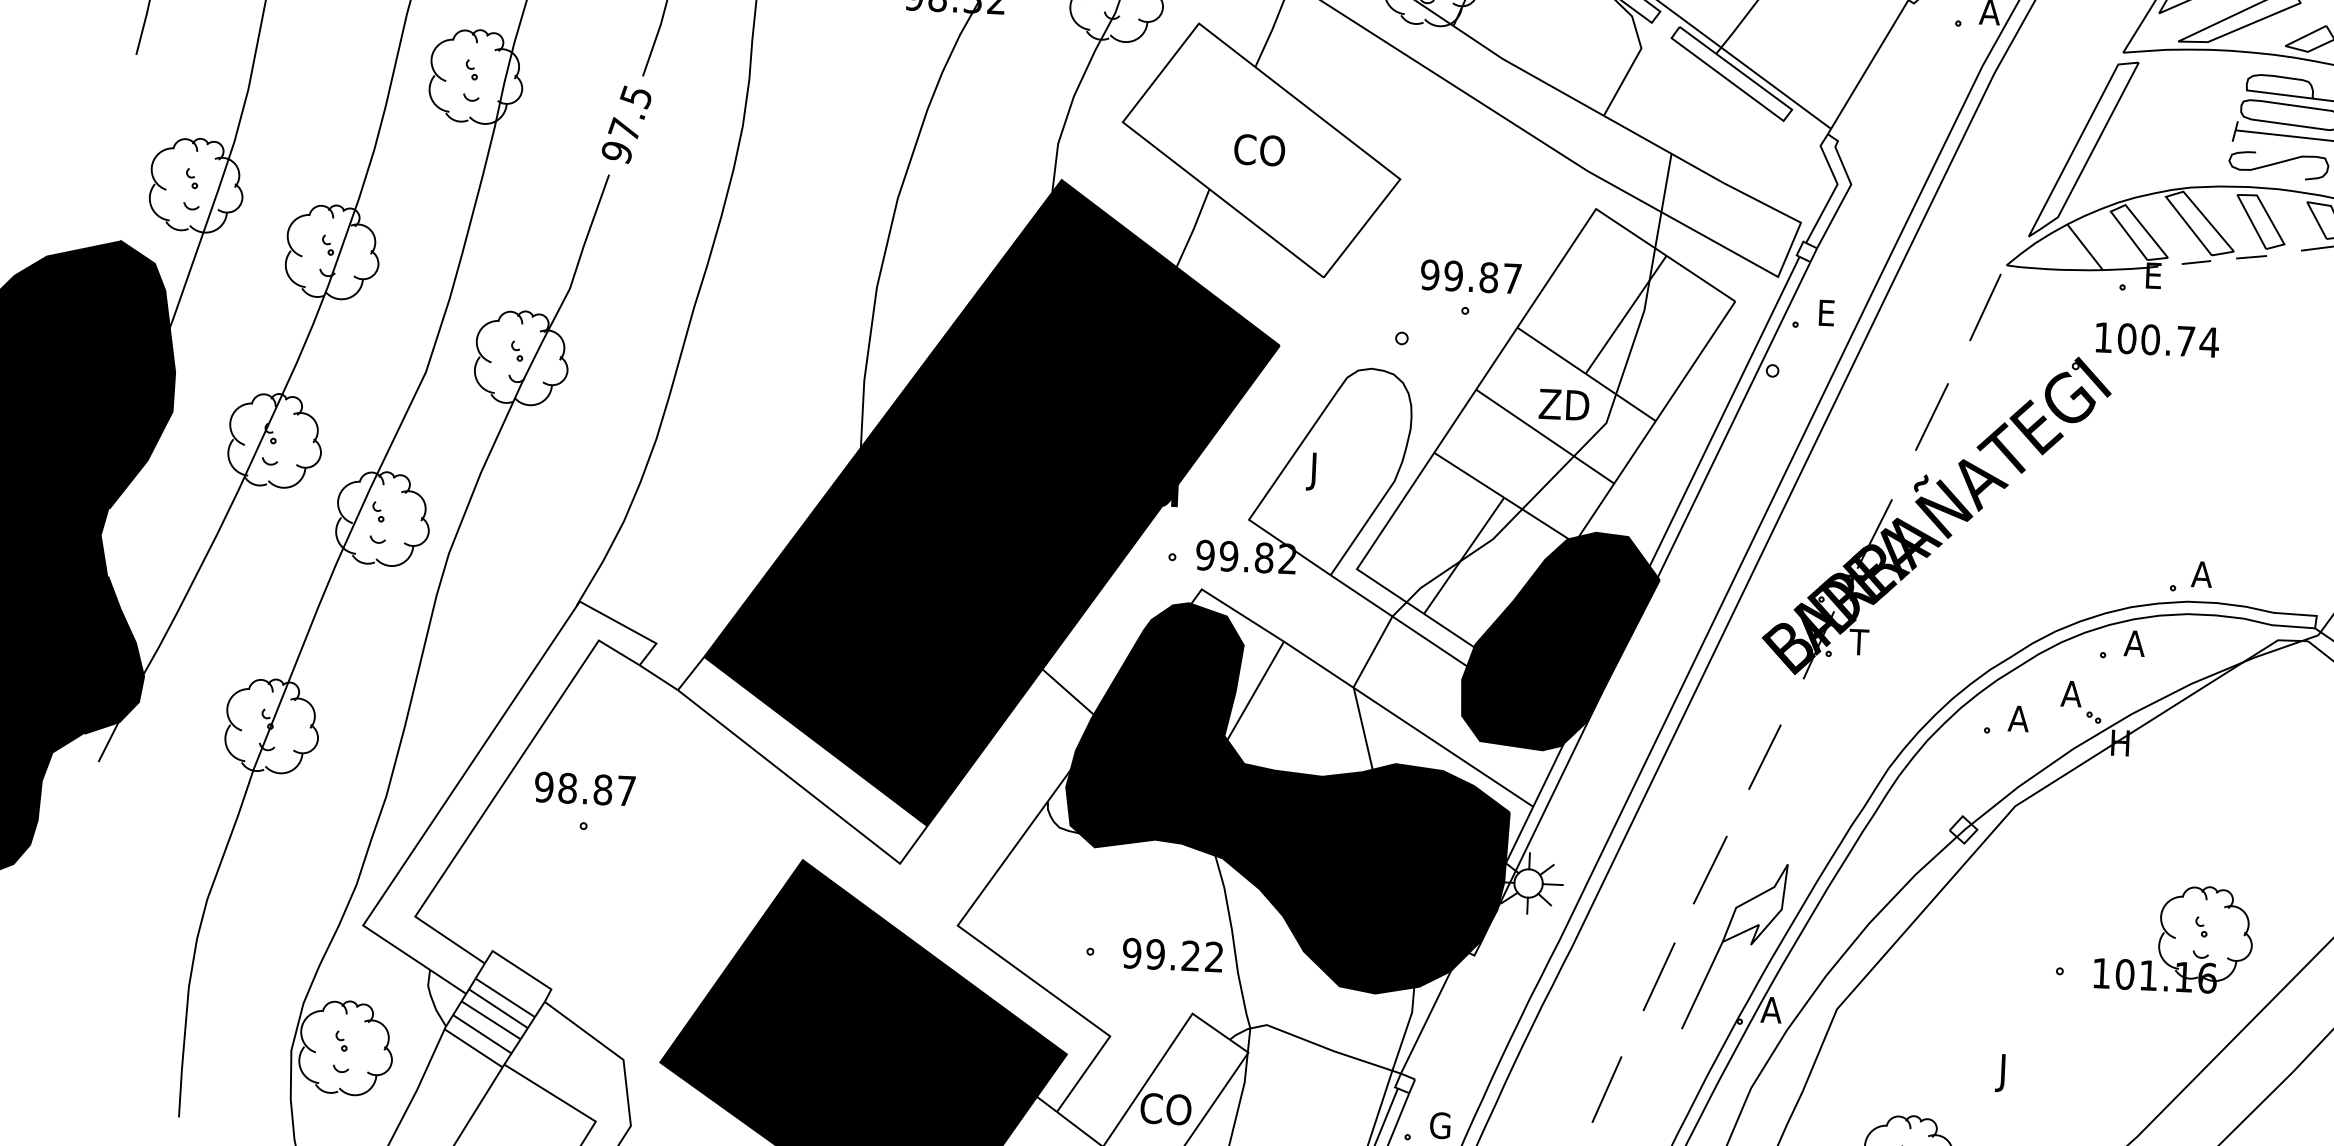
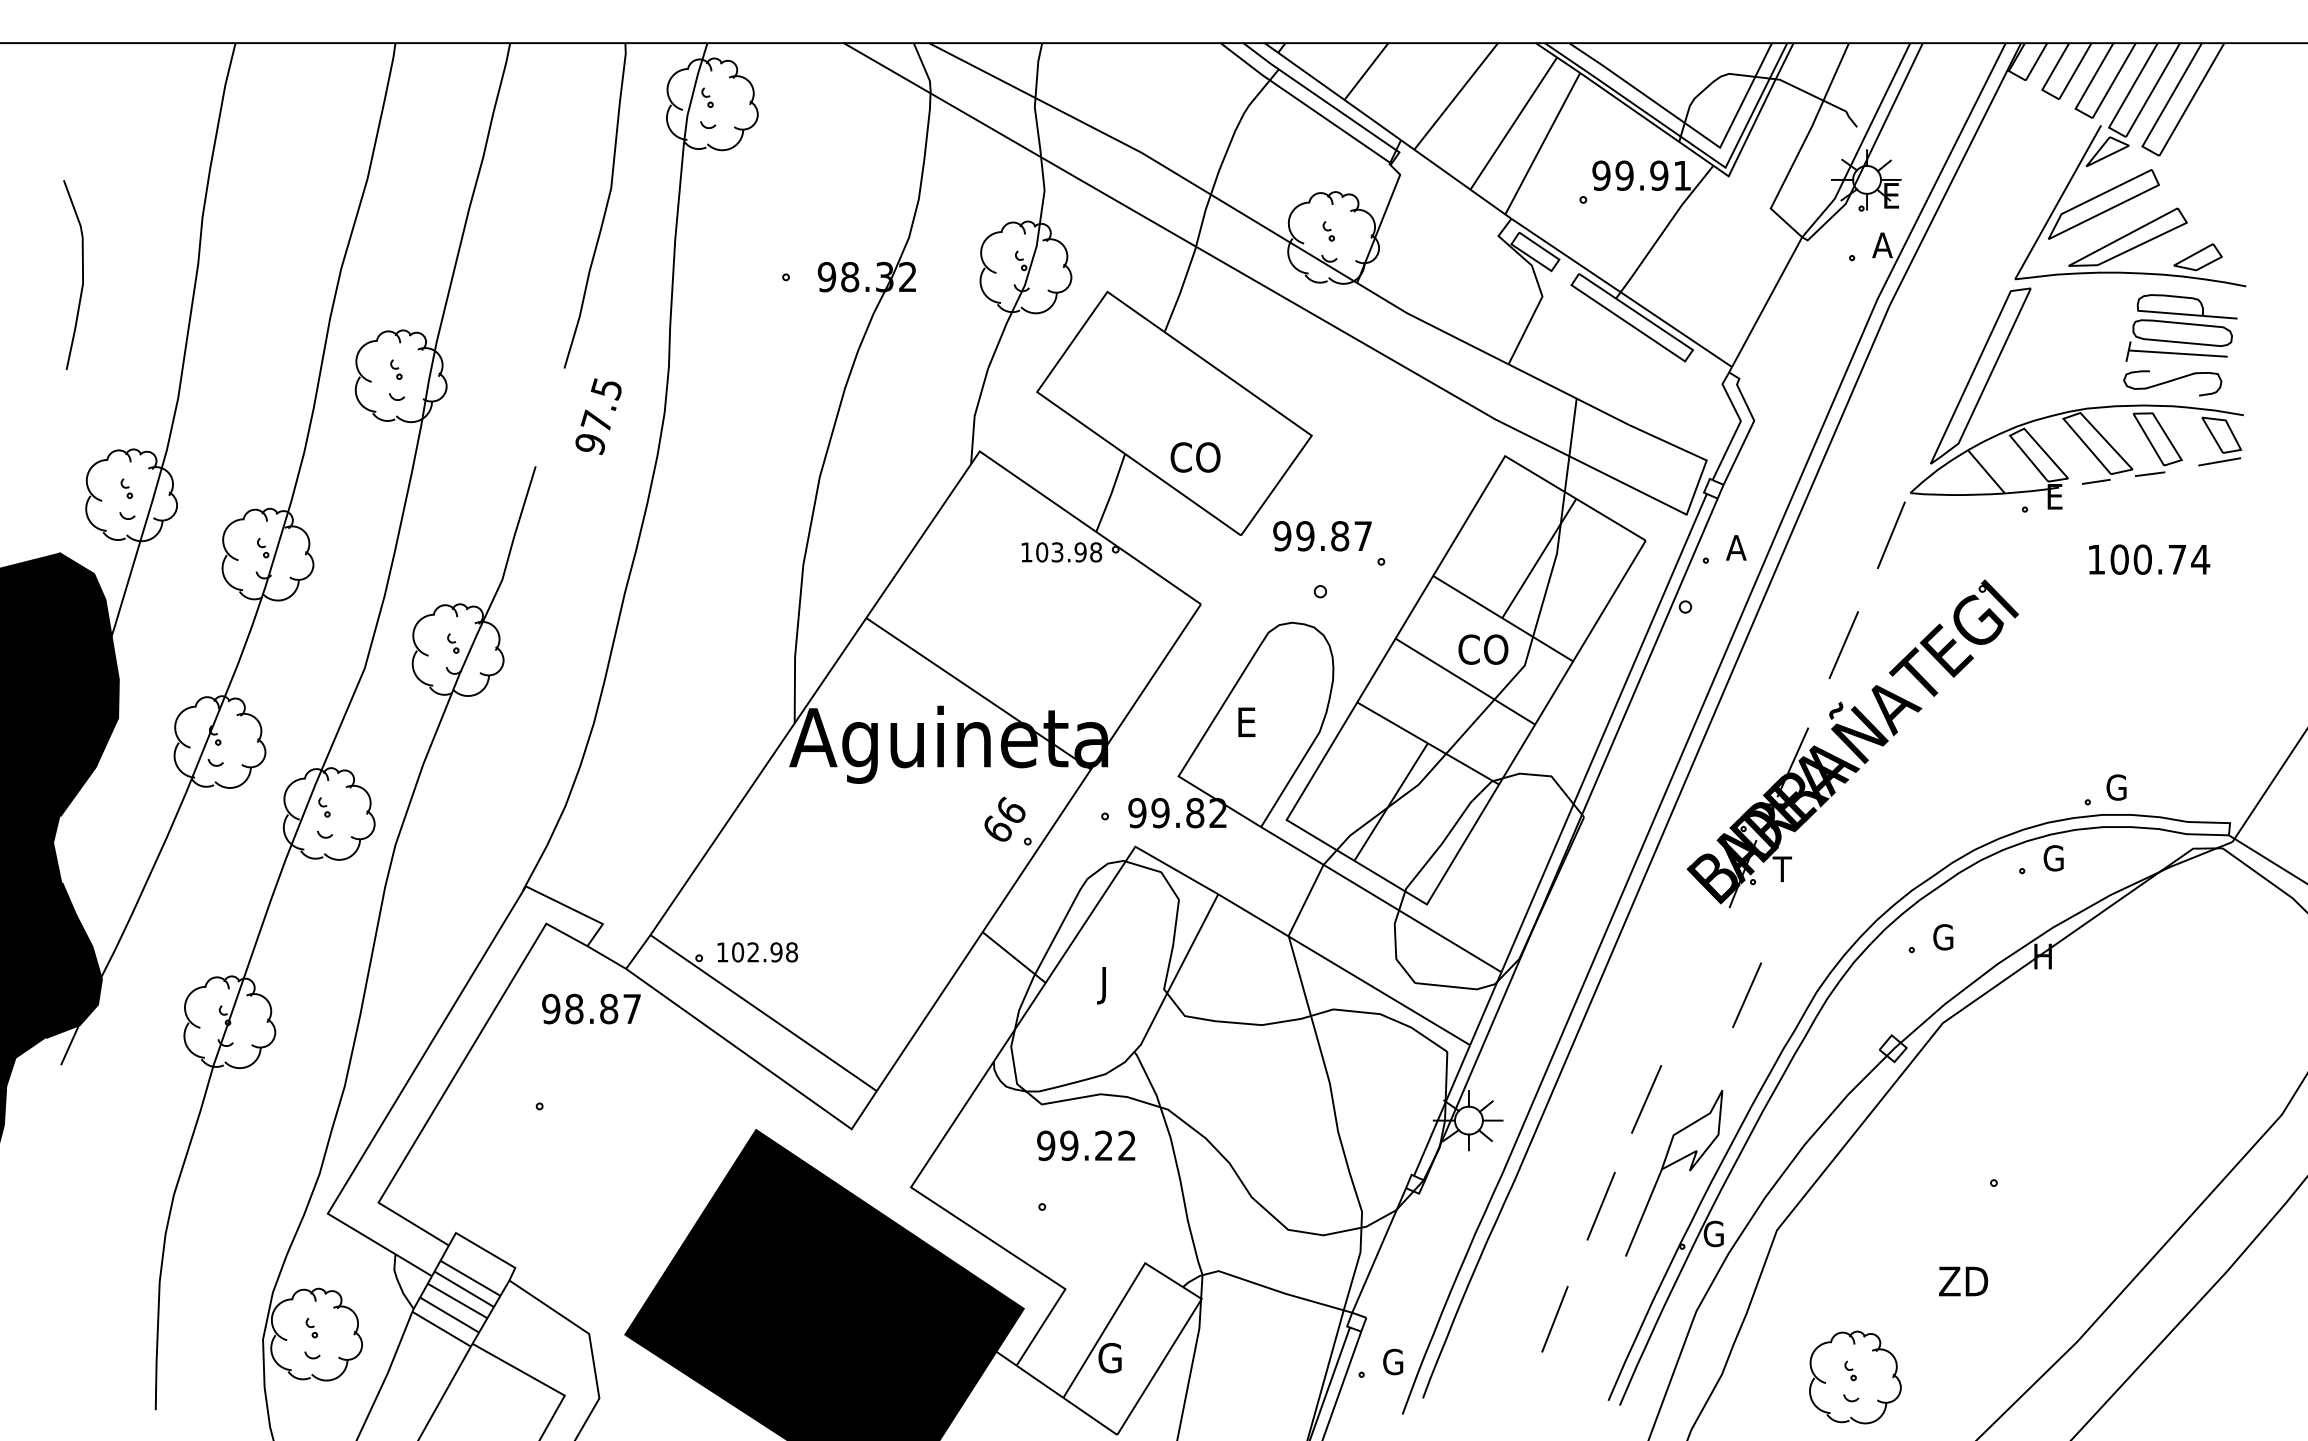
text: (626, 124) -> (598, 416), moved
text: (1259, 150) -> (1195, 457), moved
text: (1471, 277) -> (1322, 536), moved
text: (1827, 312) -> (1736, 547), E -> A
text: (2157, 339) -> (2149, 559), moved
text: (1565, 404) -> (1483, 649), ZD -> CO
text: (1318, 472) -> (1244, 726), J -> E
fill: (991, 503) -> (925, 771), removed
text: (2201, 574) -> (2115, 787), A -> G
fill: (1560, 641) -> (1489, 881), removed
text: (2134, 643) -> (2052, 858), A -> G
part: (2080, 701) -> (2002, 917), removed
text: (2018, 719) -> (1942, 937), A -> G
line: (1765, 756) -> (1747, 994), moved
text: (585, 788) -> (591, 1008), moved
fill: (1288, 798) -> (1229, 1047), removed
part: (2174, 938) -> (2104, 1145), removed
text: (1173, 954) -> (1086, 1145), moved
text: (1771, 1009) -> (1712, 1233), A -> G
text: (2022, 1074) -> (1961, 1285), J -> ZD
text: (1173, 1108) -> (1130, 1357), CO -> G

